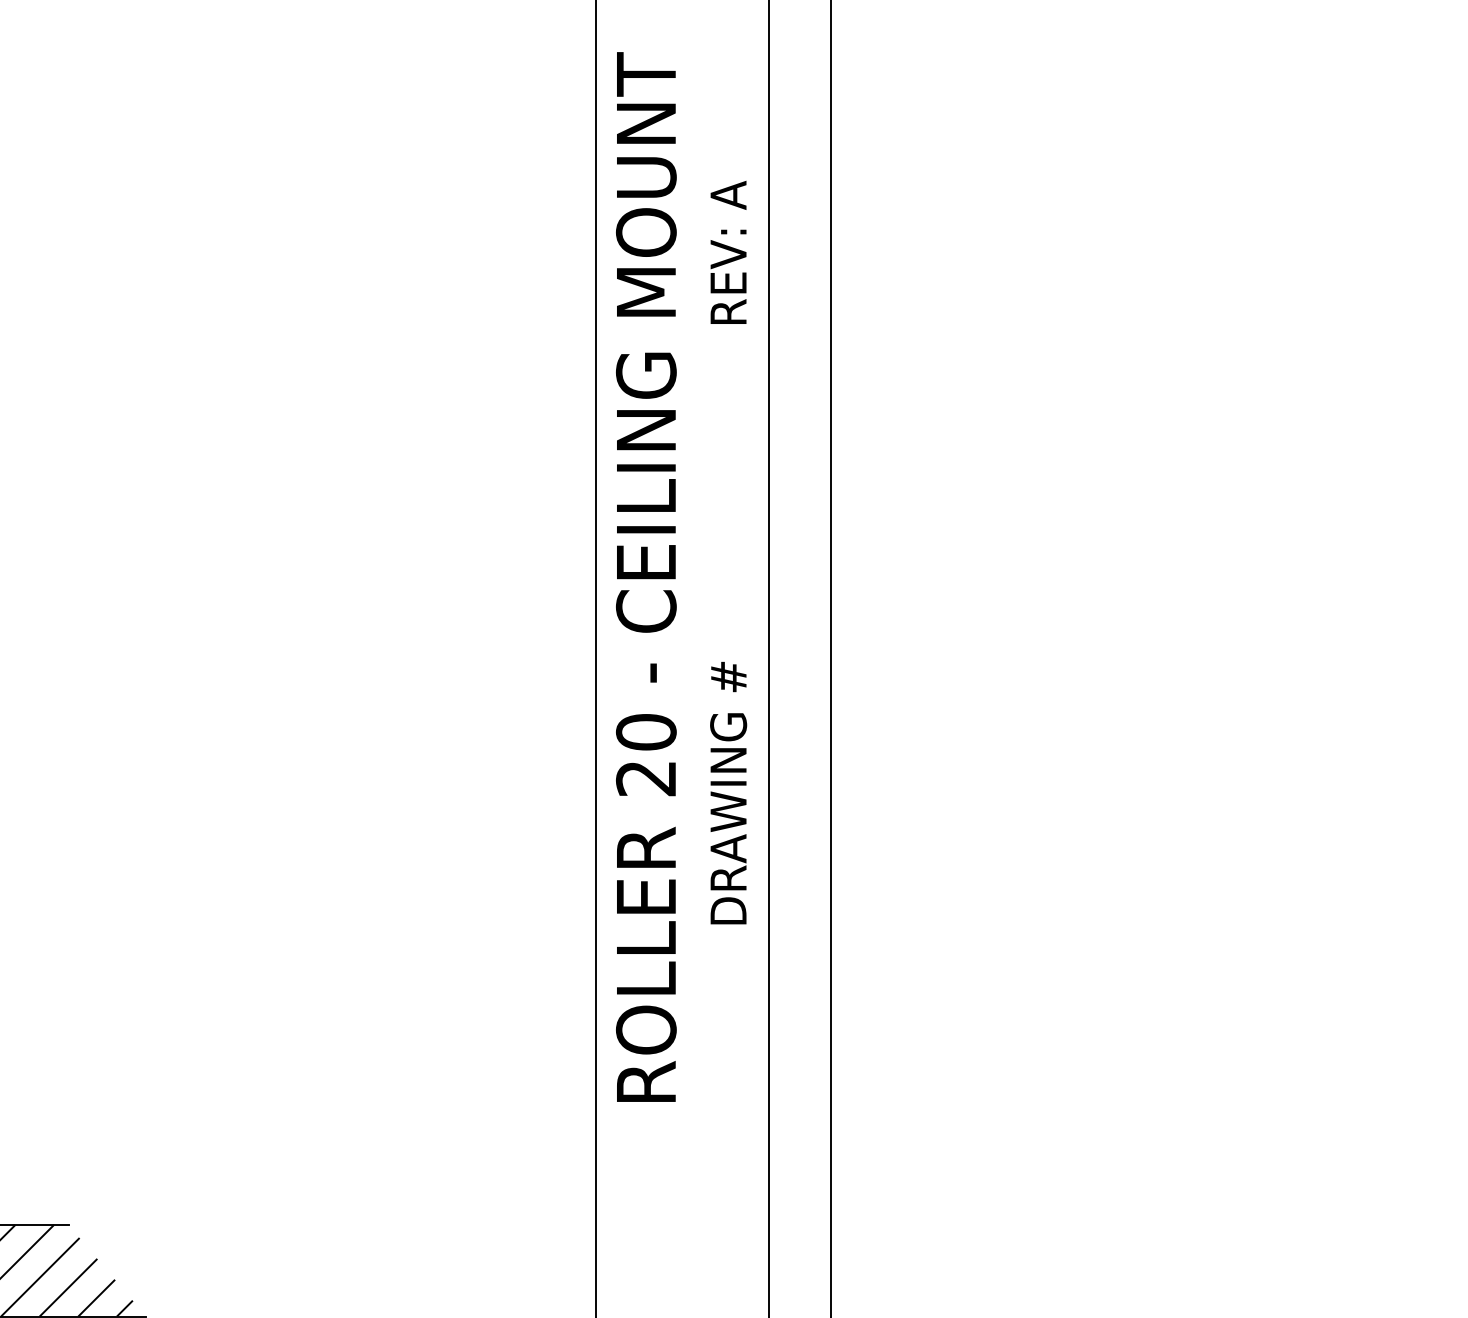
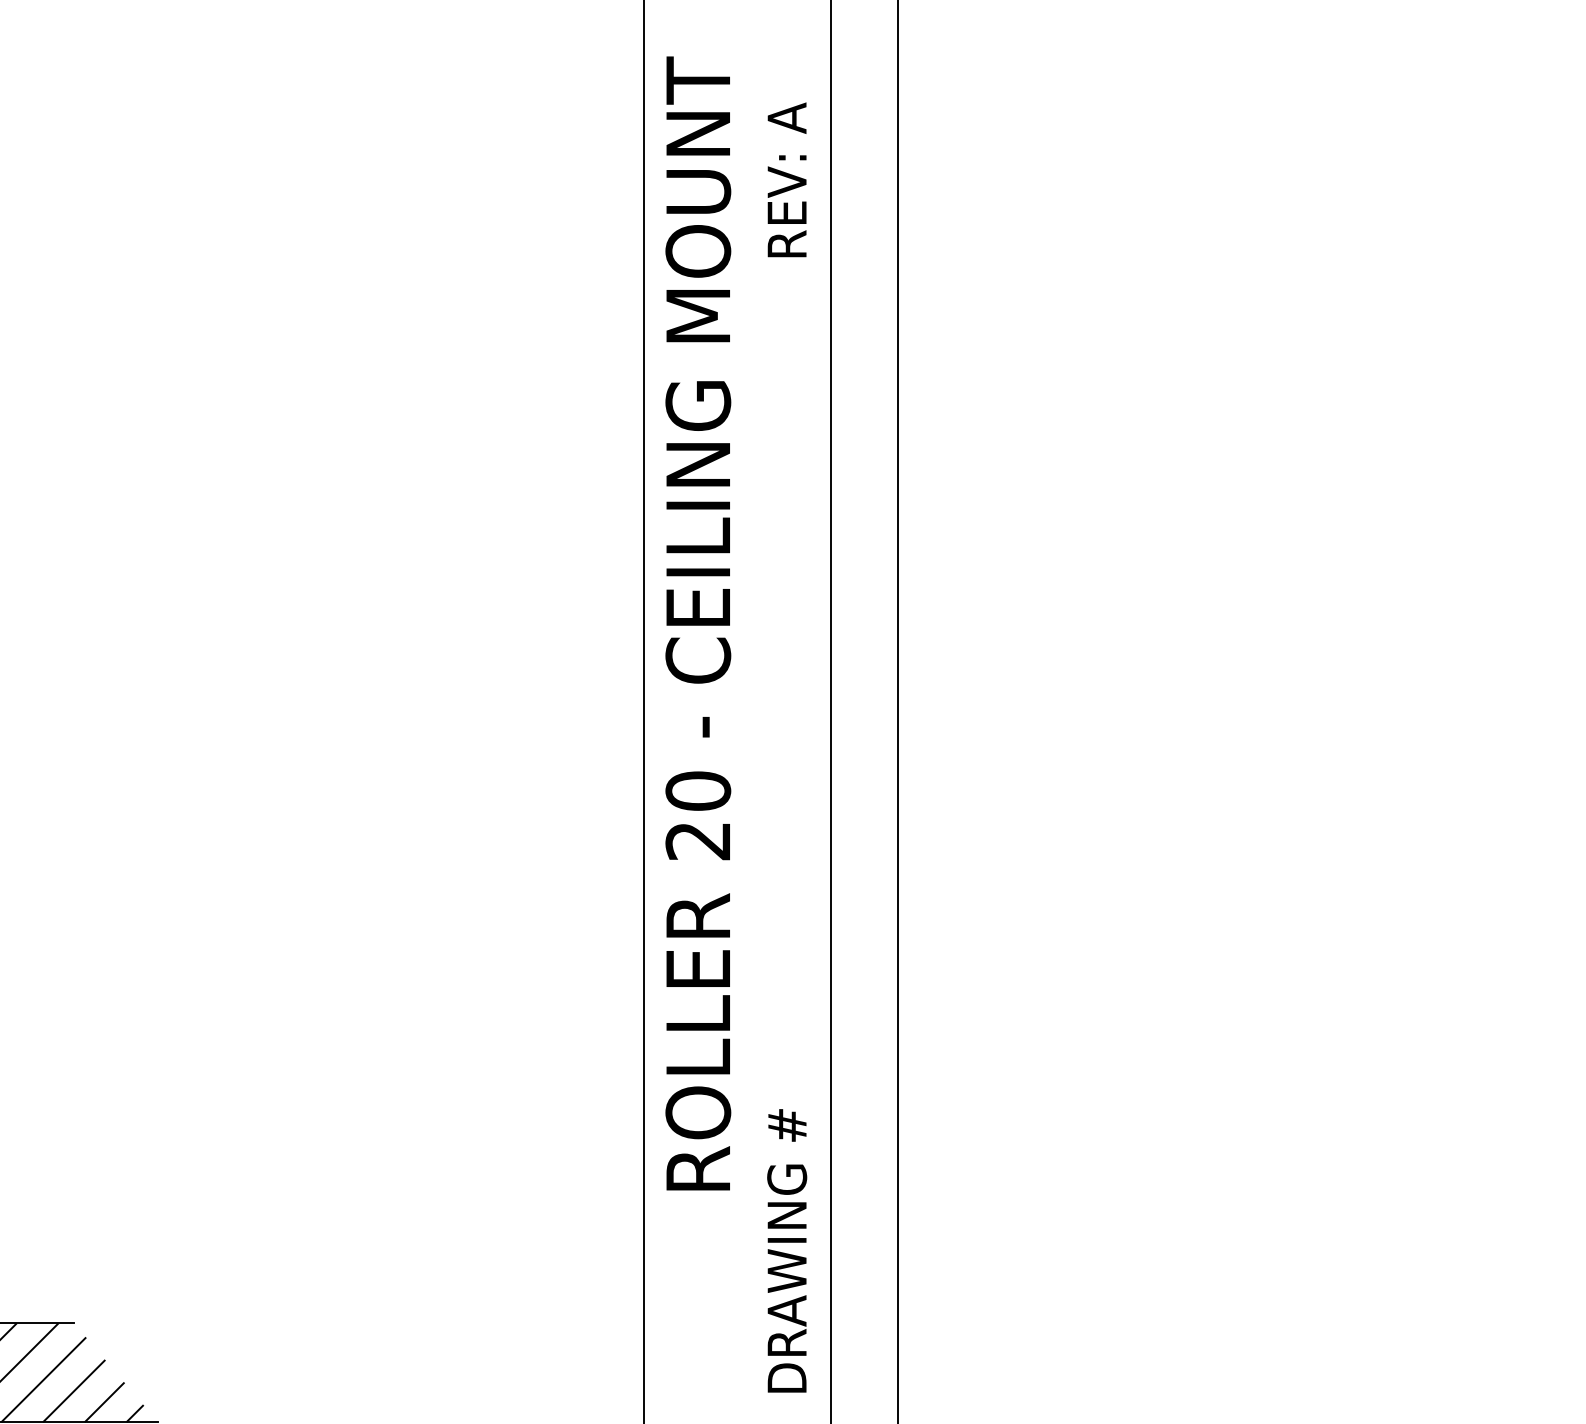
text: (727, 252) -> (786, 179), moved
text: (728, 792) -> (787, 1250), moved

